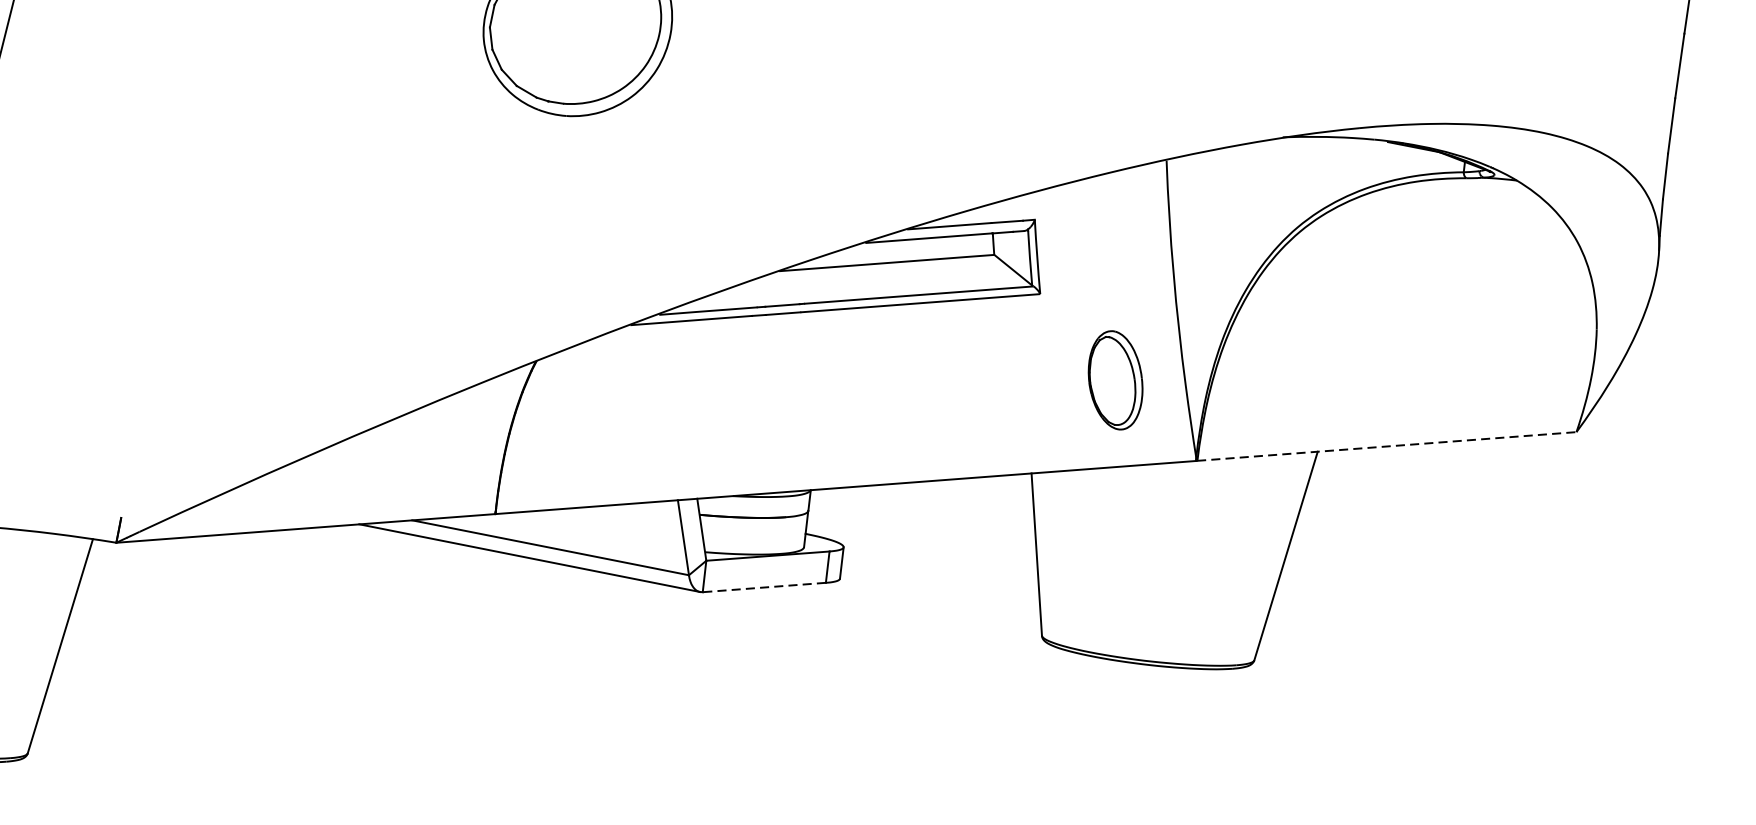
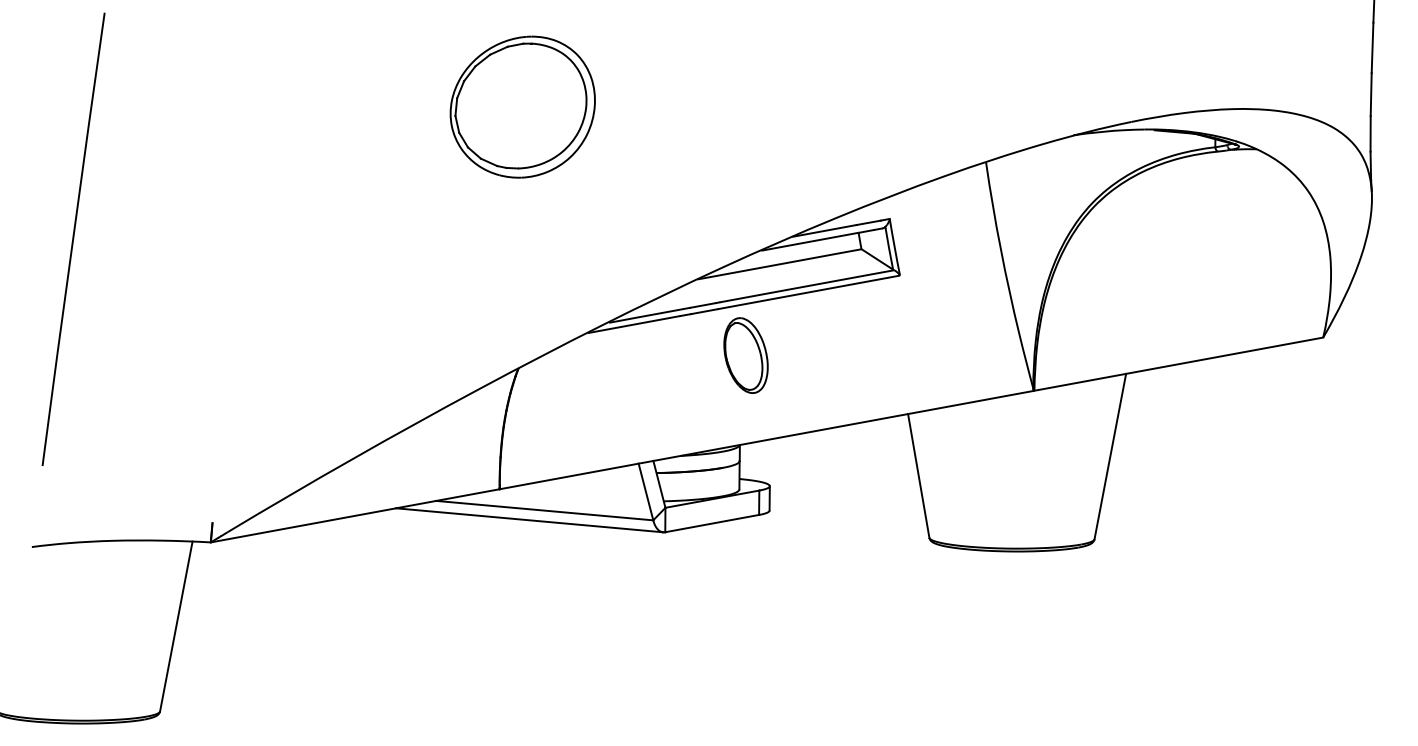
part: (1114, 380) -> (745, 355), moved
line: (1386, 446) -> (1178, 364), dashed -> solid
line: (764, 587) -> (712, 523), dashed -> solid

